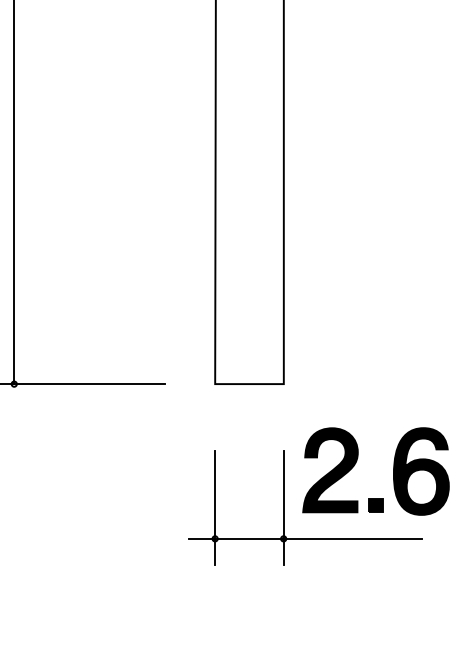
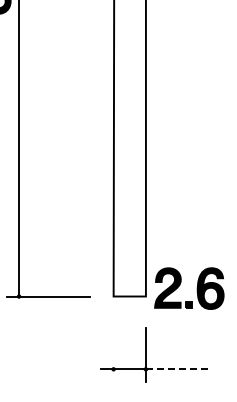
part: (391, 471) -> (196, 288), moved
line: (214, 507) -> (113, 354), removed
line: (352, 539) -> (178, 369), solid -> dashed

